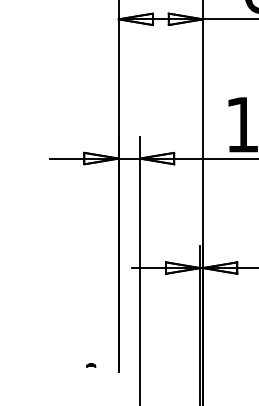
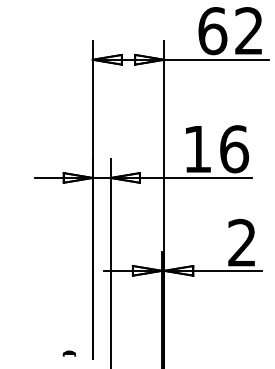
part: (91, 365) -> (69, 353), size x1.67

